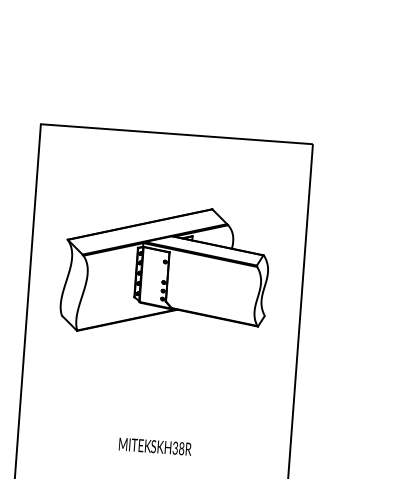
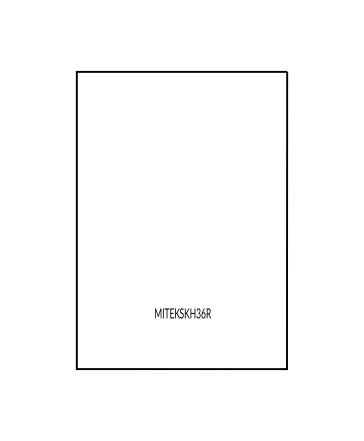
part: (164, 270) -> (180, 177), removed
text: (181, 447) -> (203, 312), SKH38R -> SKH36R

